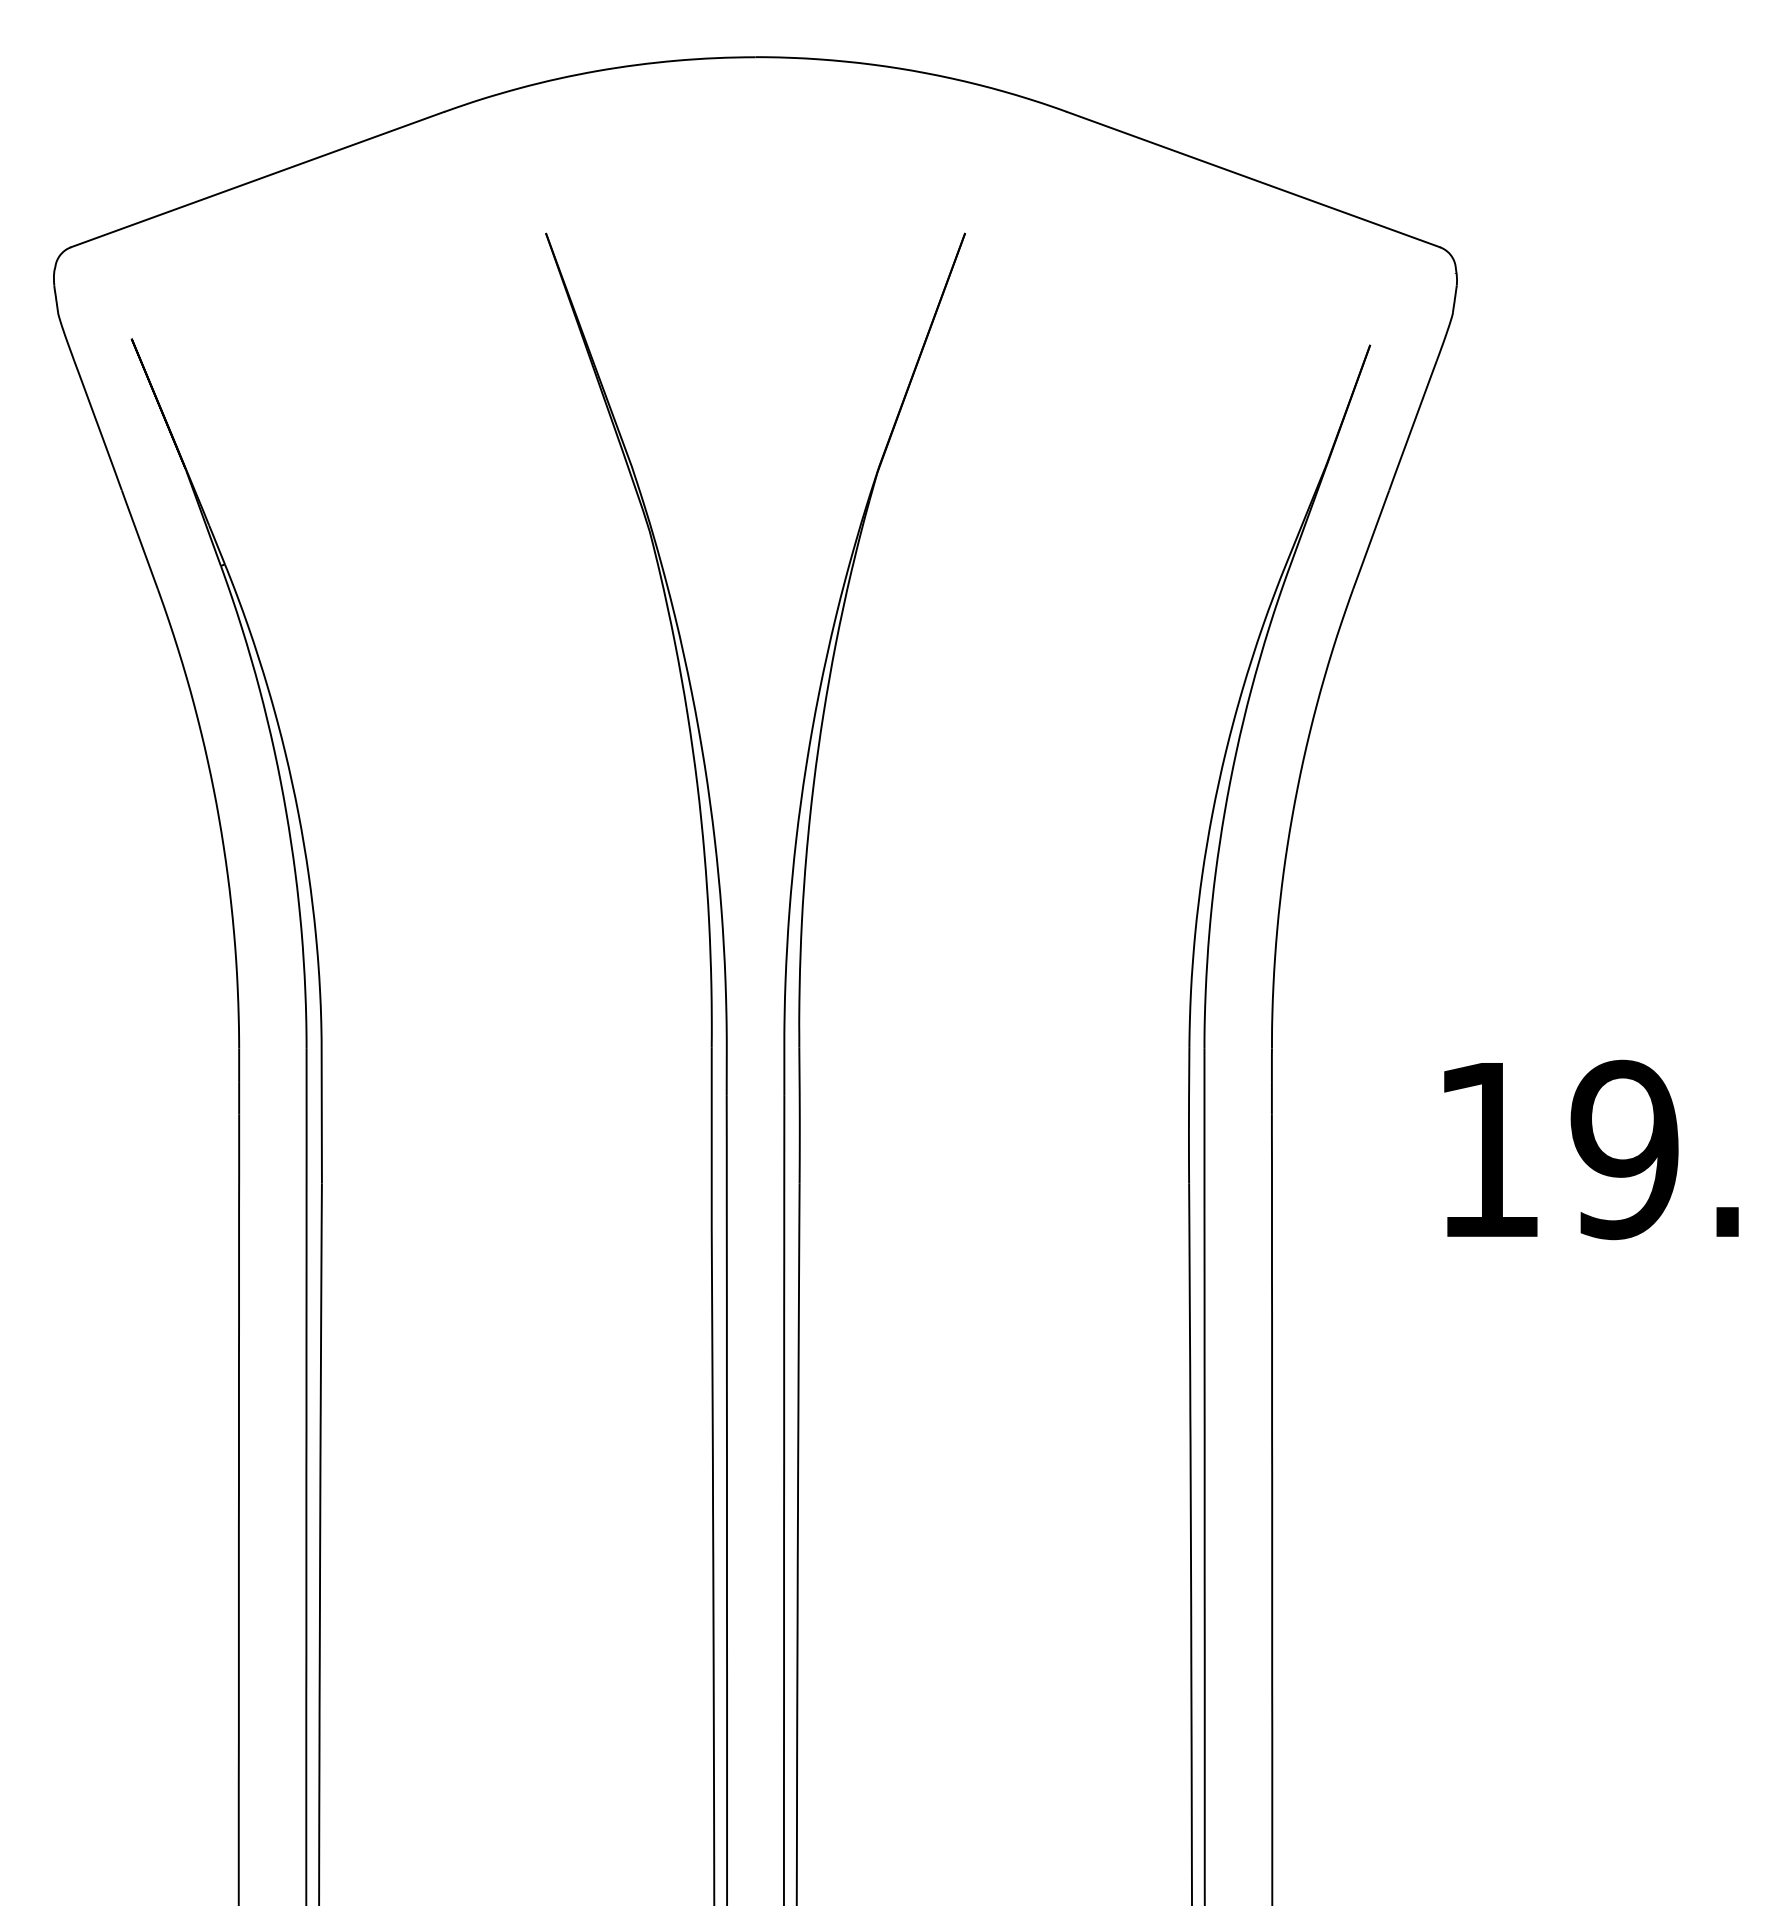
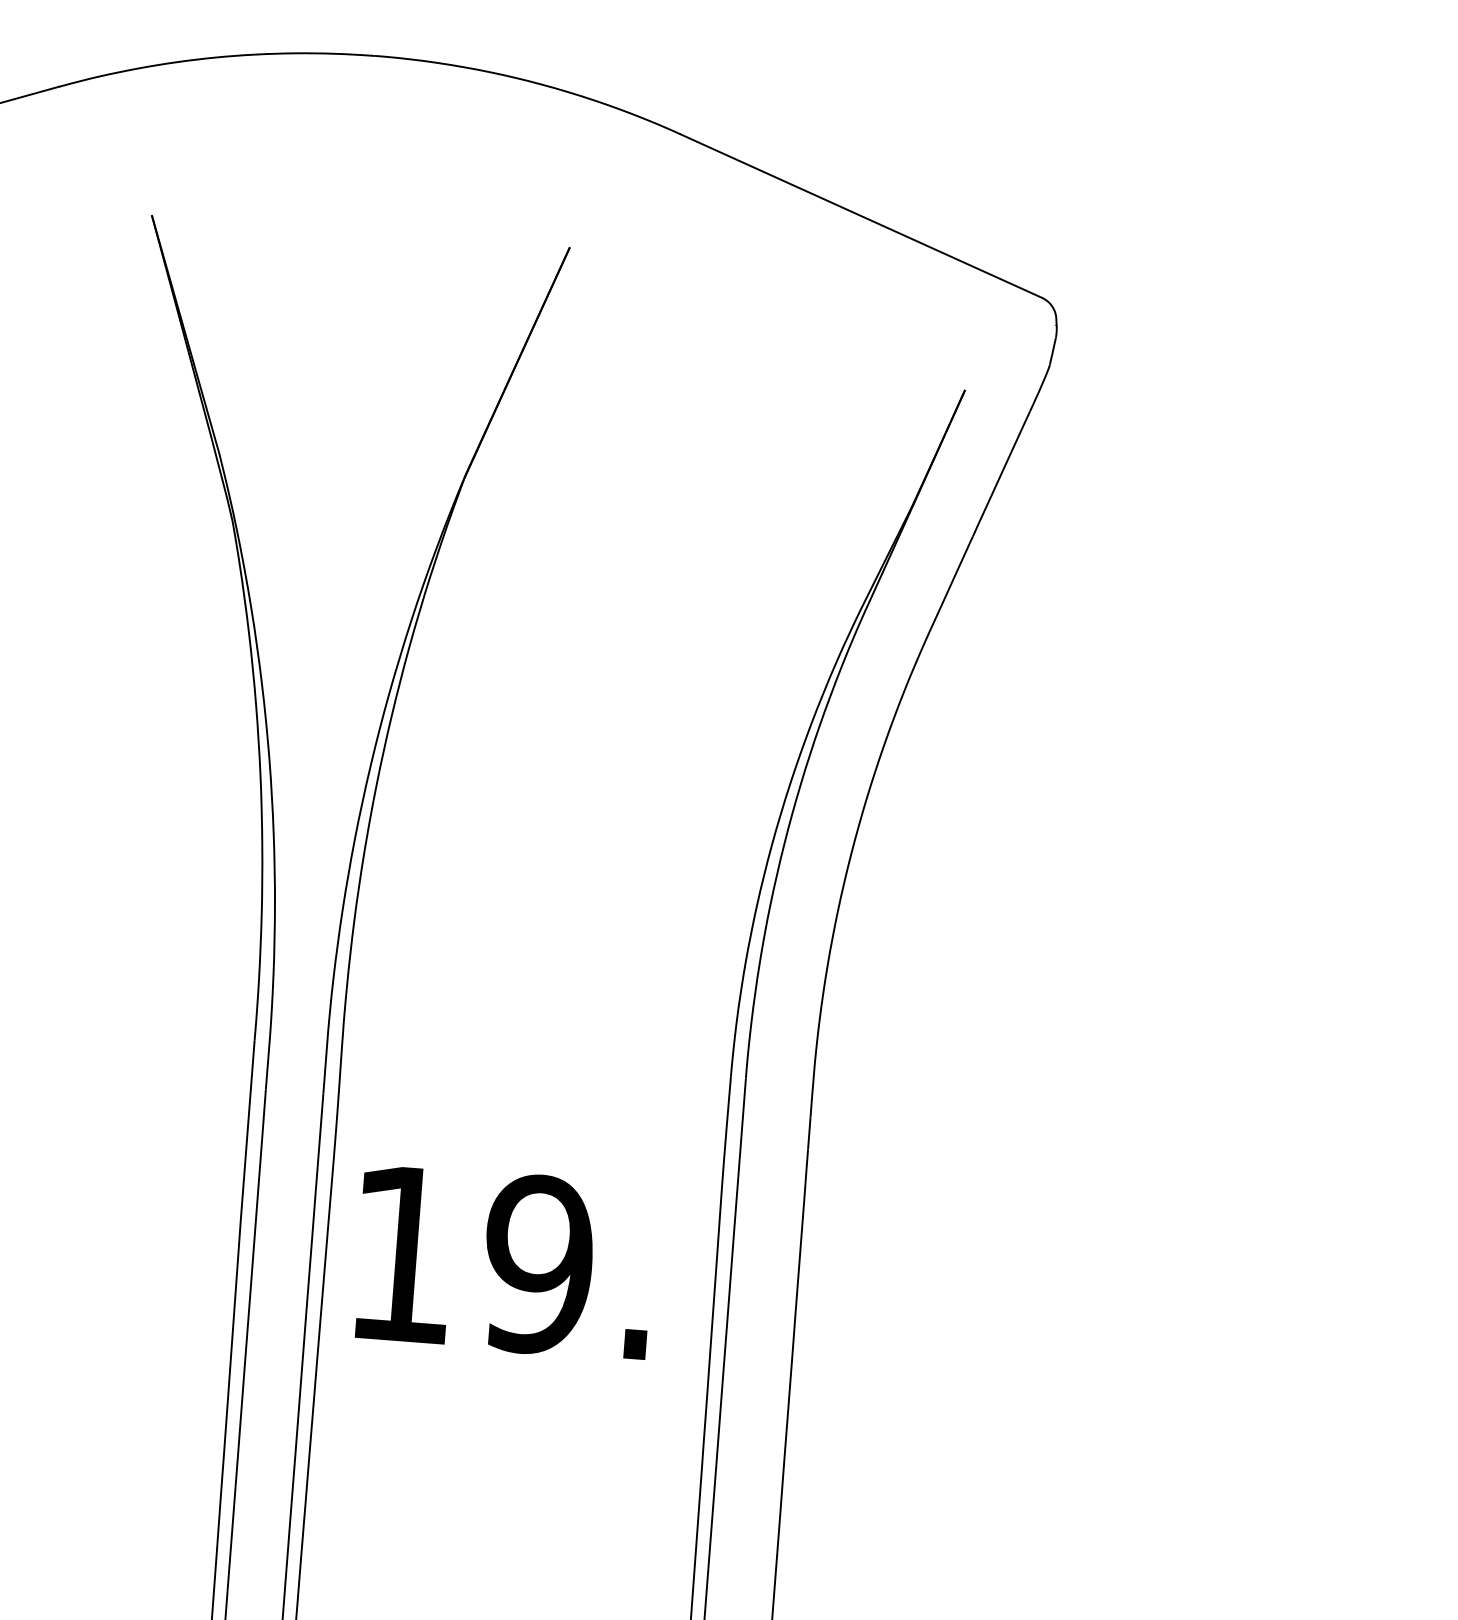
text: (1591, 1149) -> (505, 1261), moved

